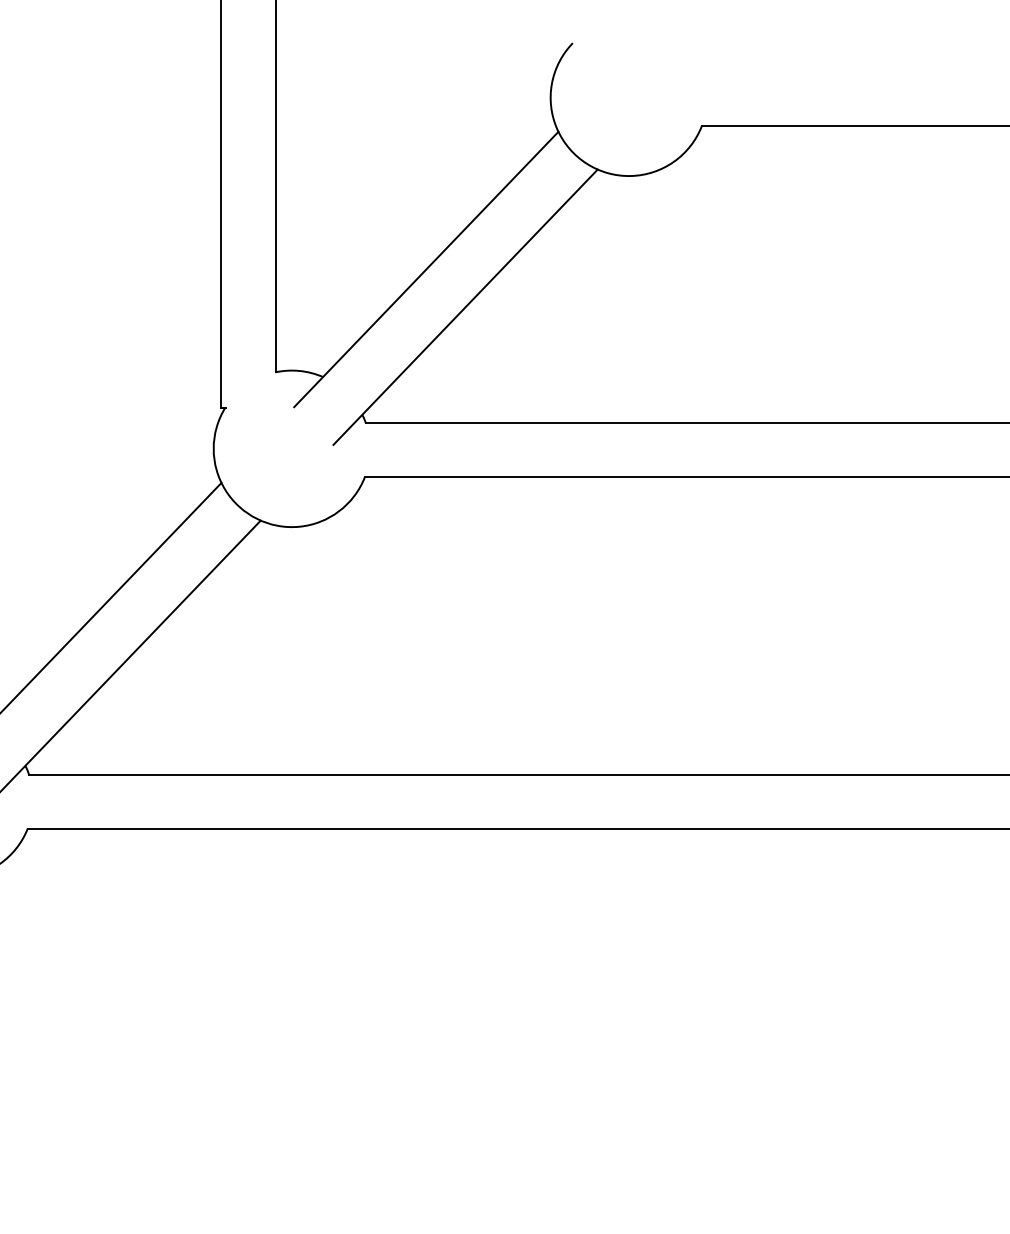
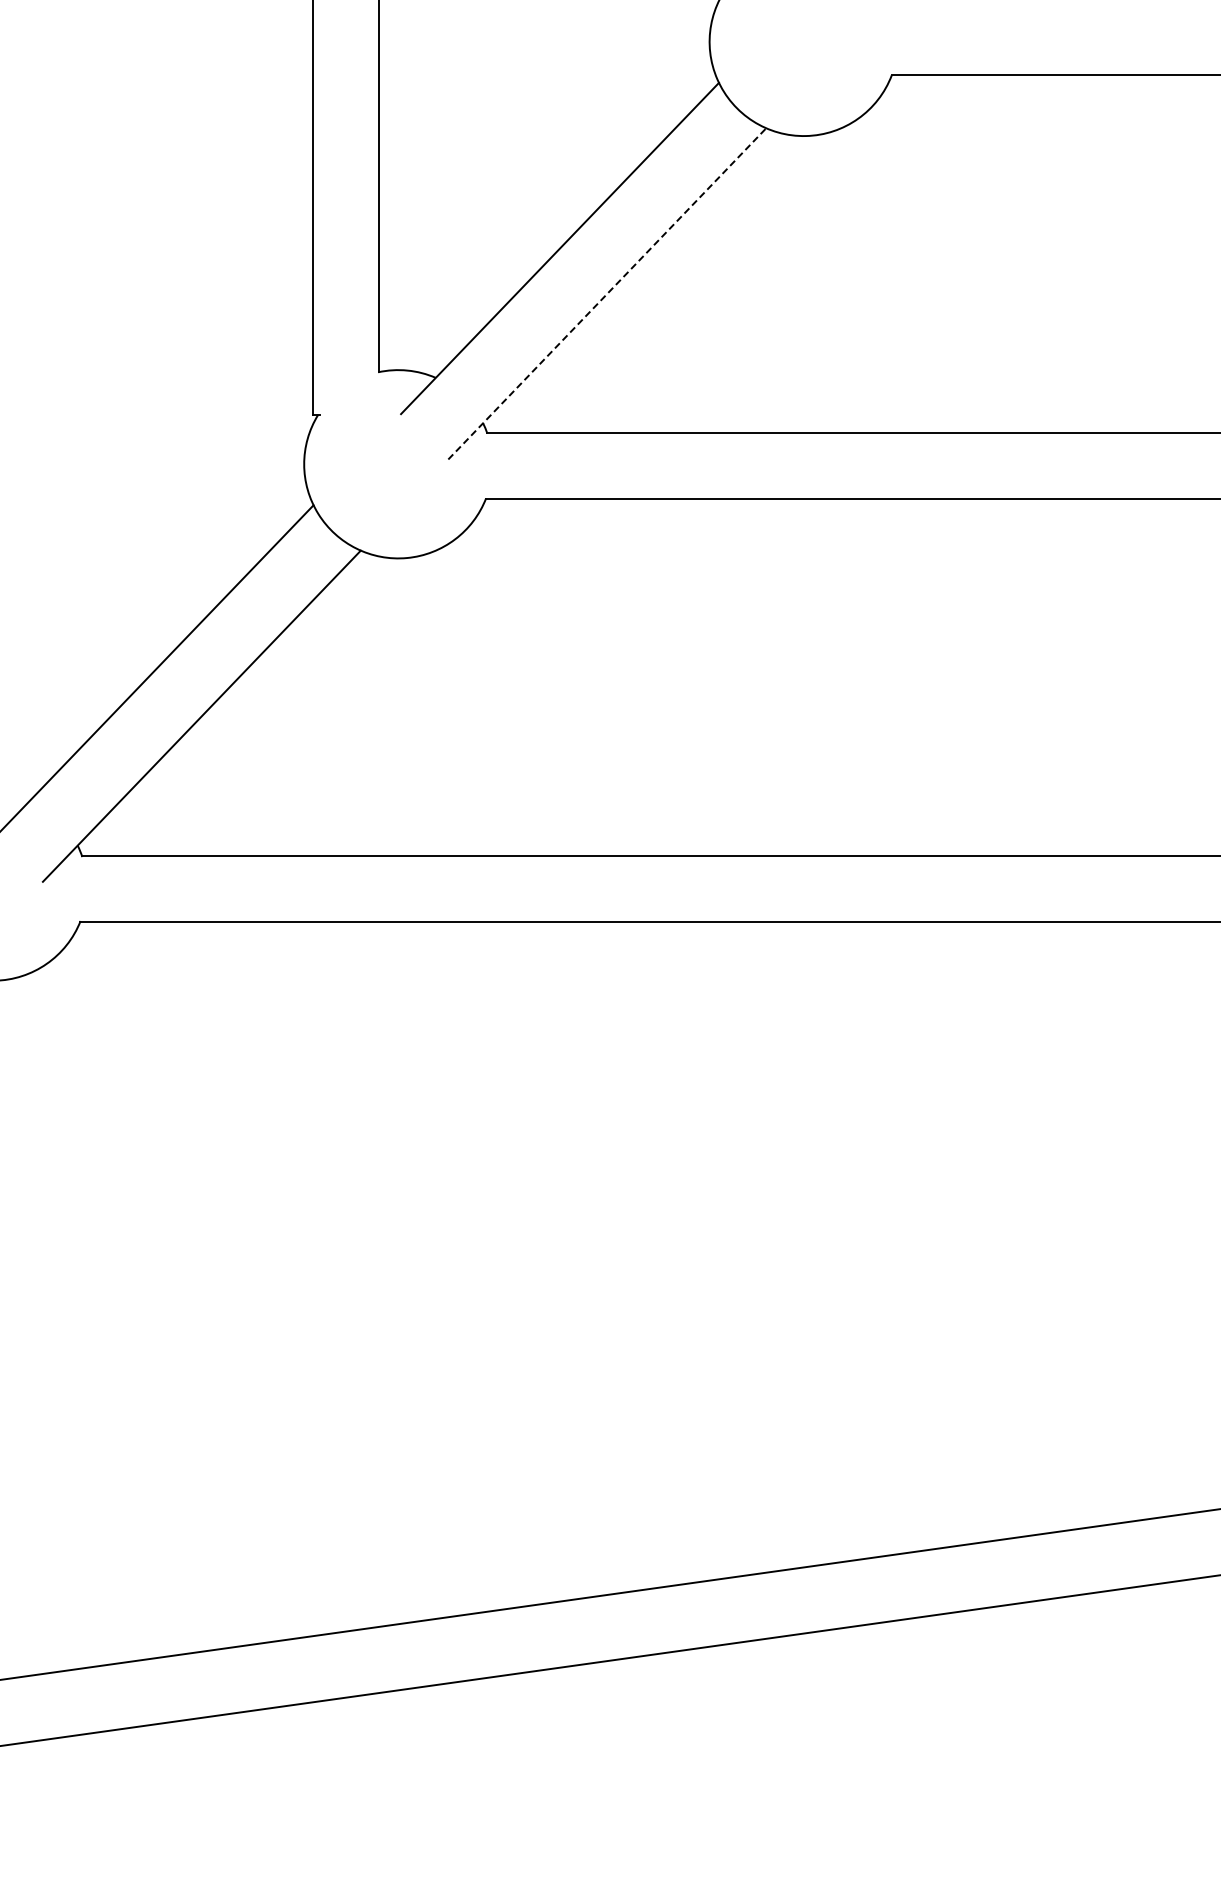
line: (465, 306) -> (607, 293), solid -> dashed

